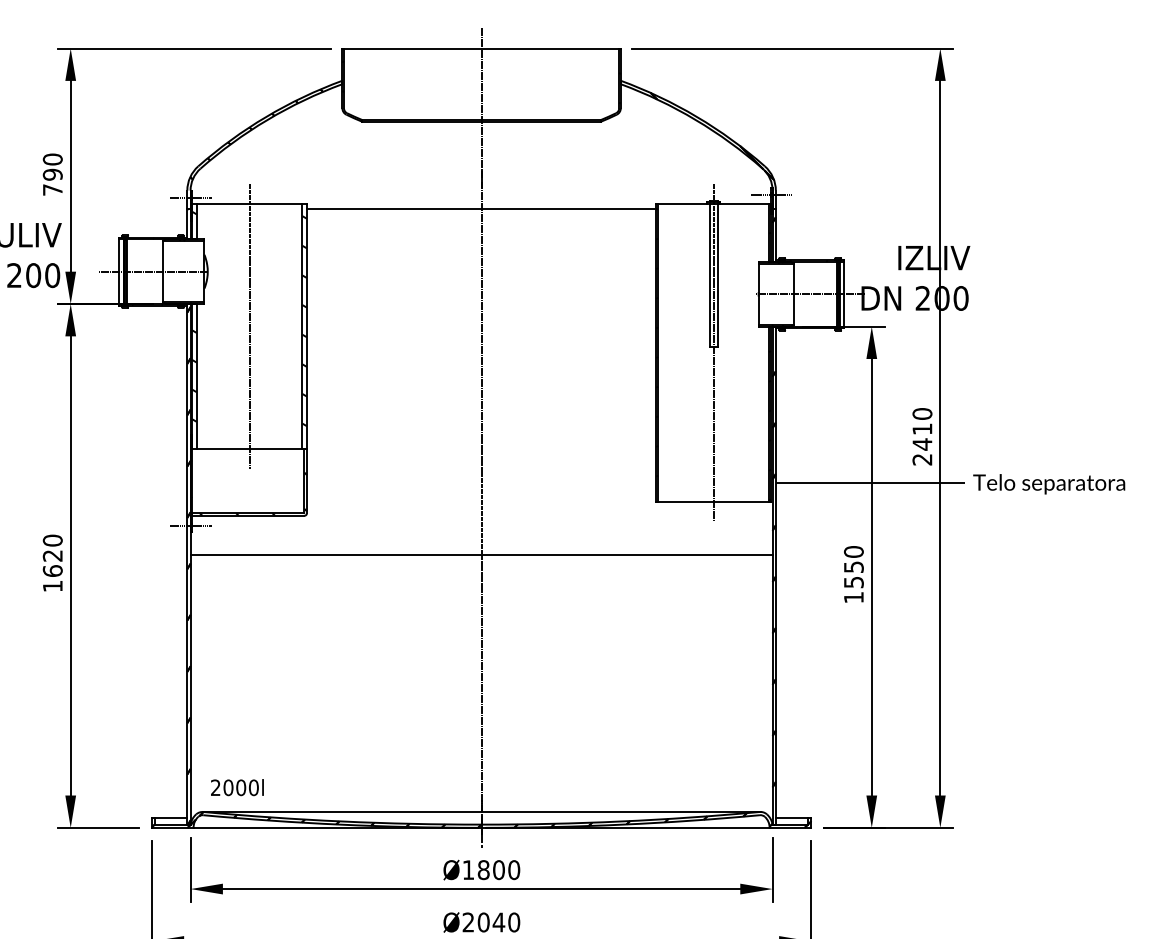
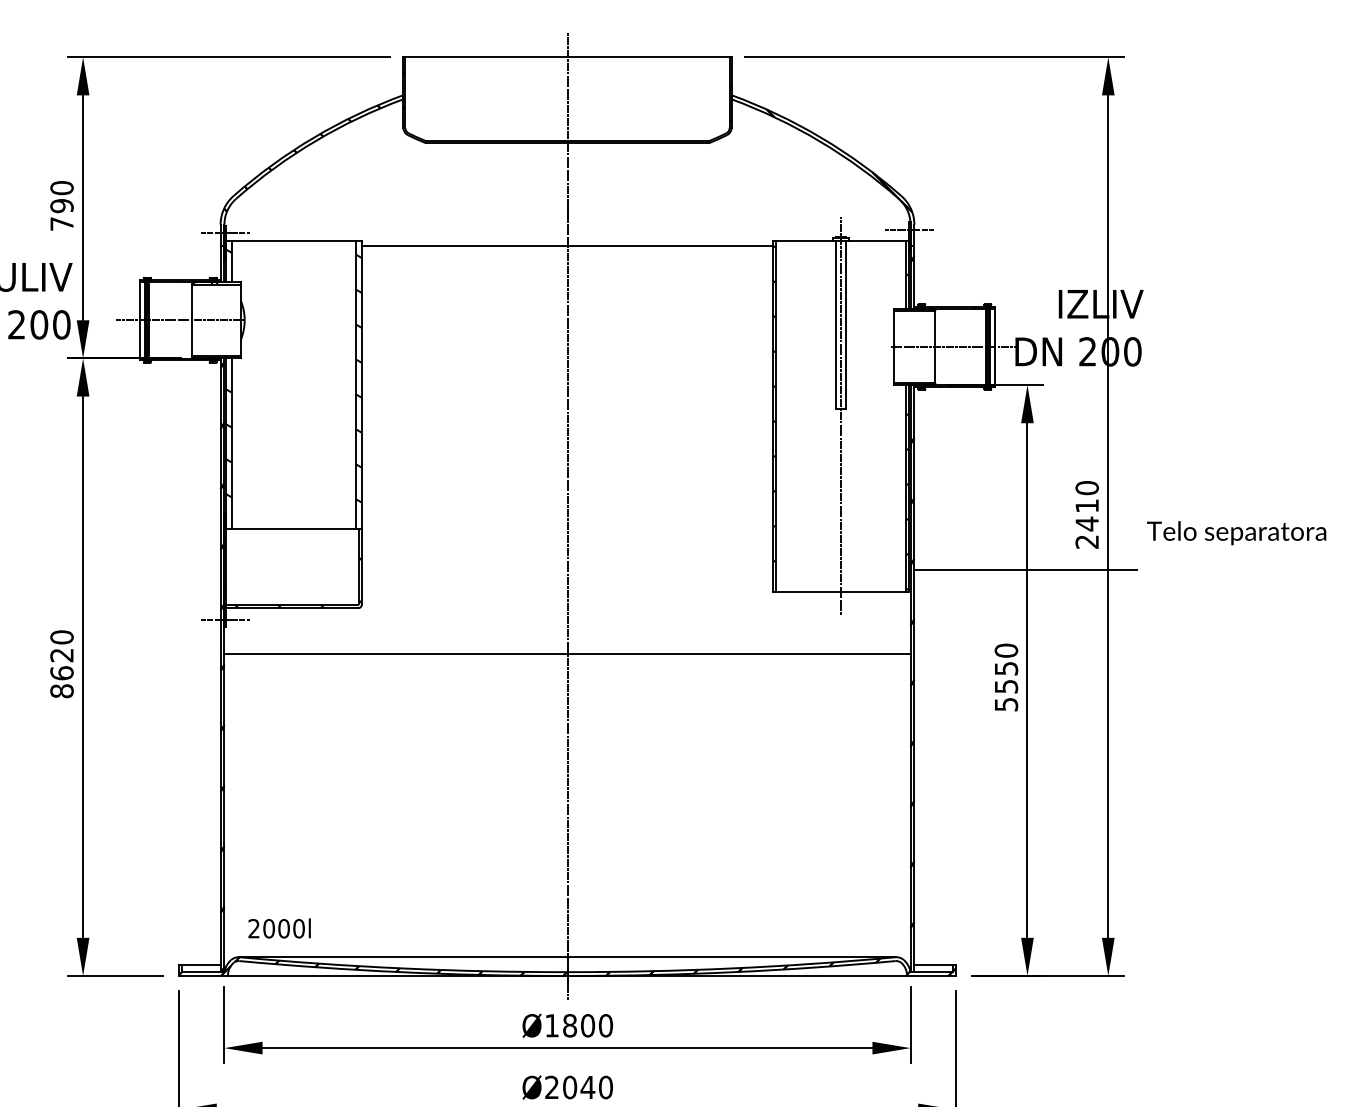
line: (249, 326) -> (293, 384), removed
text: (1049, 484) -> (1236, 533), moved
text: (52, 586) -> (61, 691), 1620 -> 8620
text: (853, 597) -> (1005, 704), 1550 -> 5550

